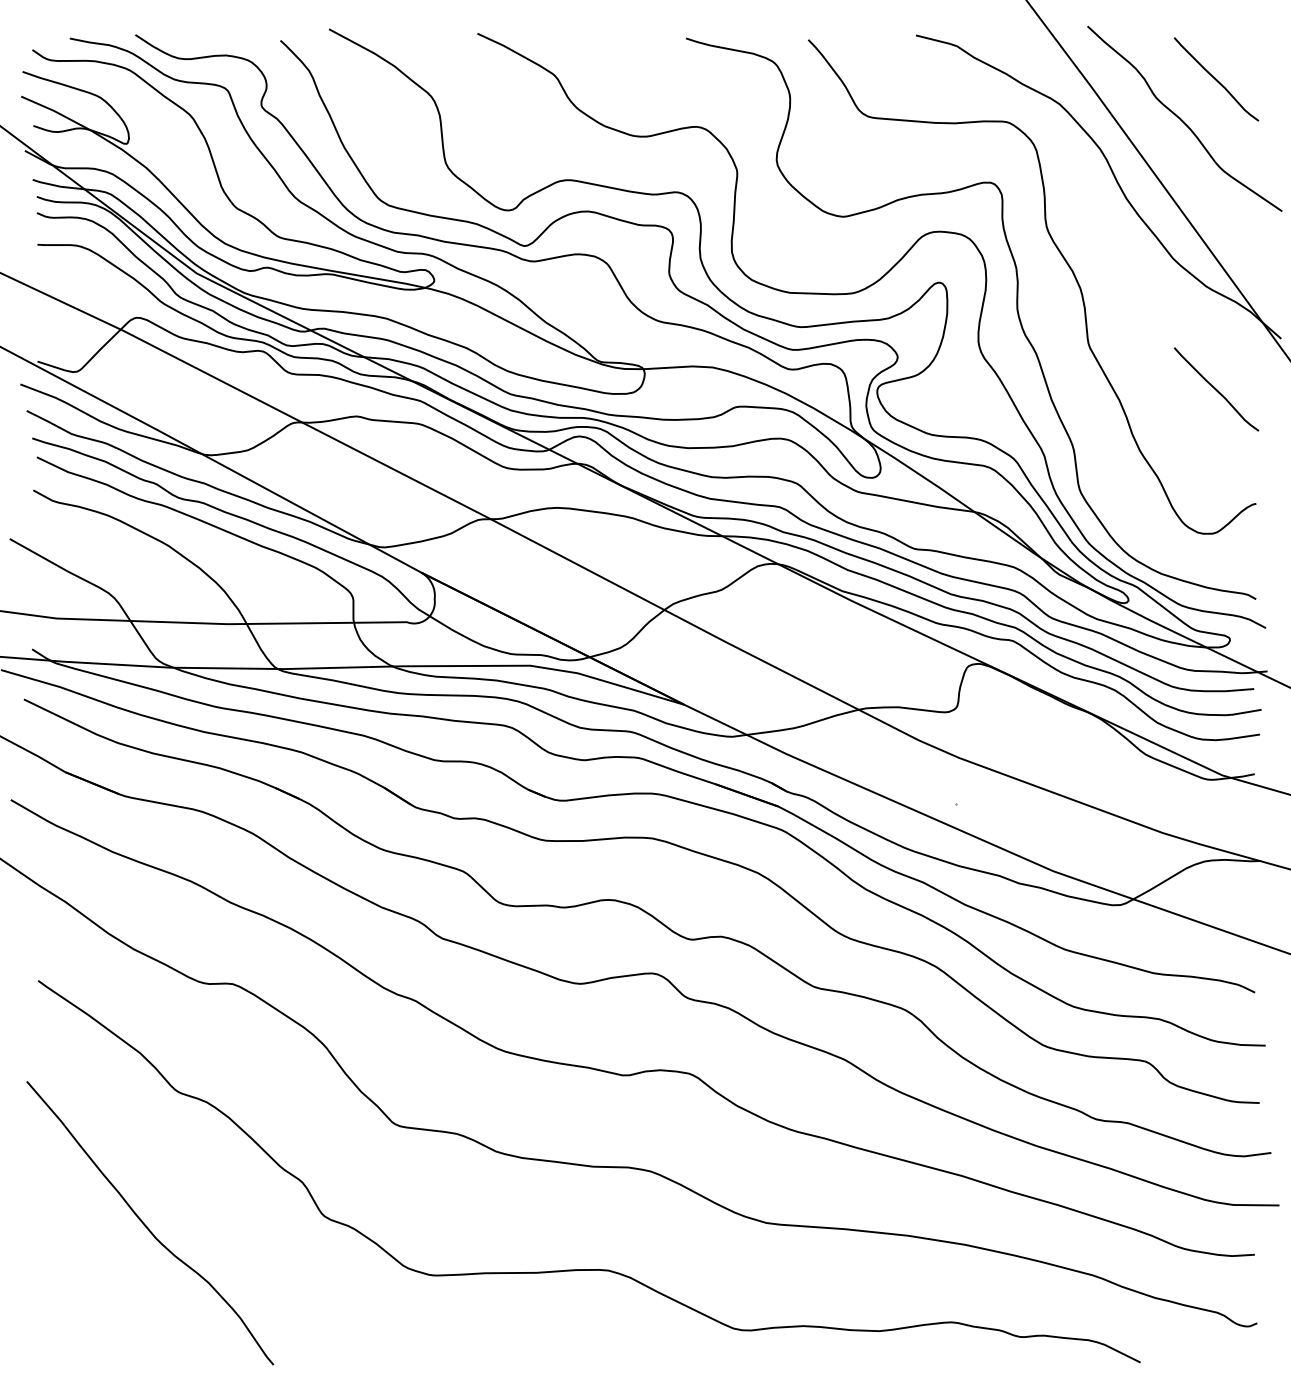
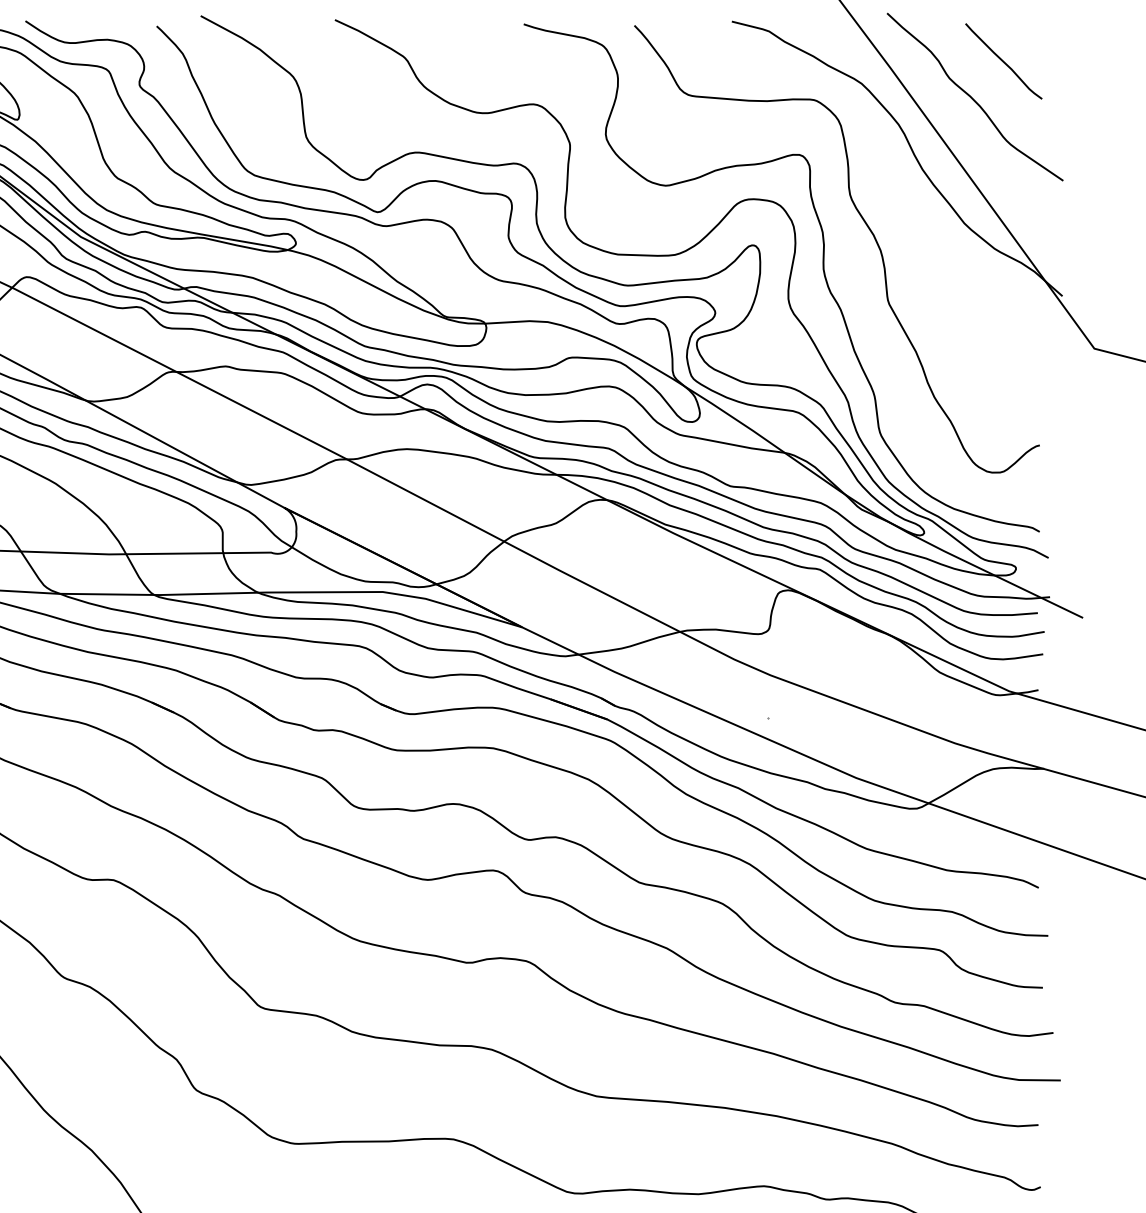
curve: (1216, 389) -> (1003, 342), removed

